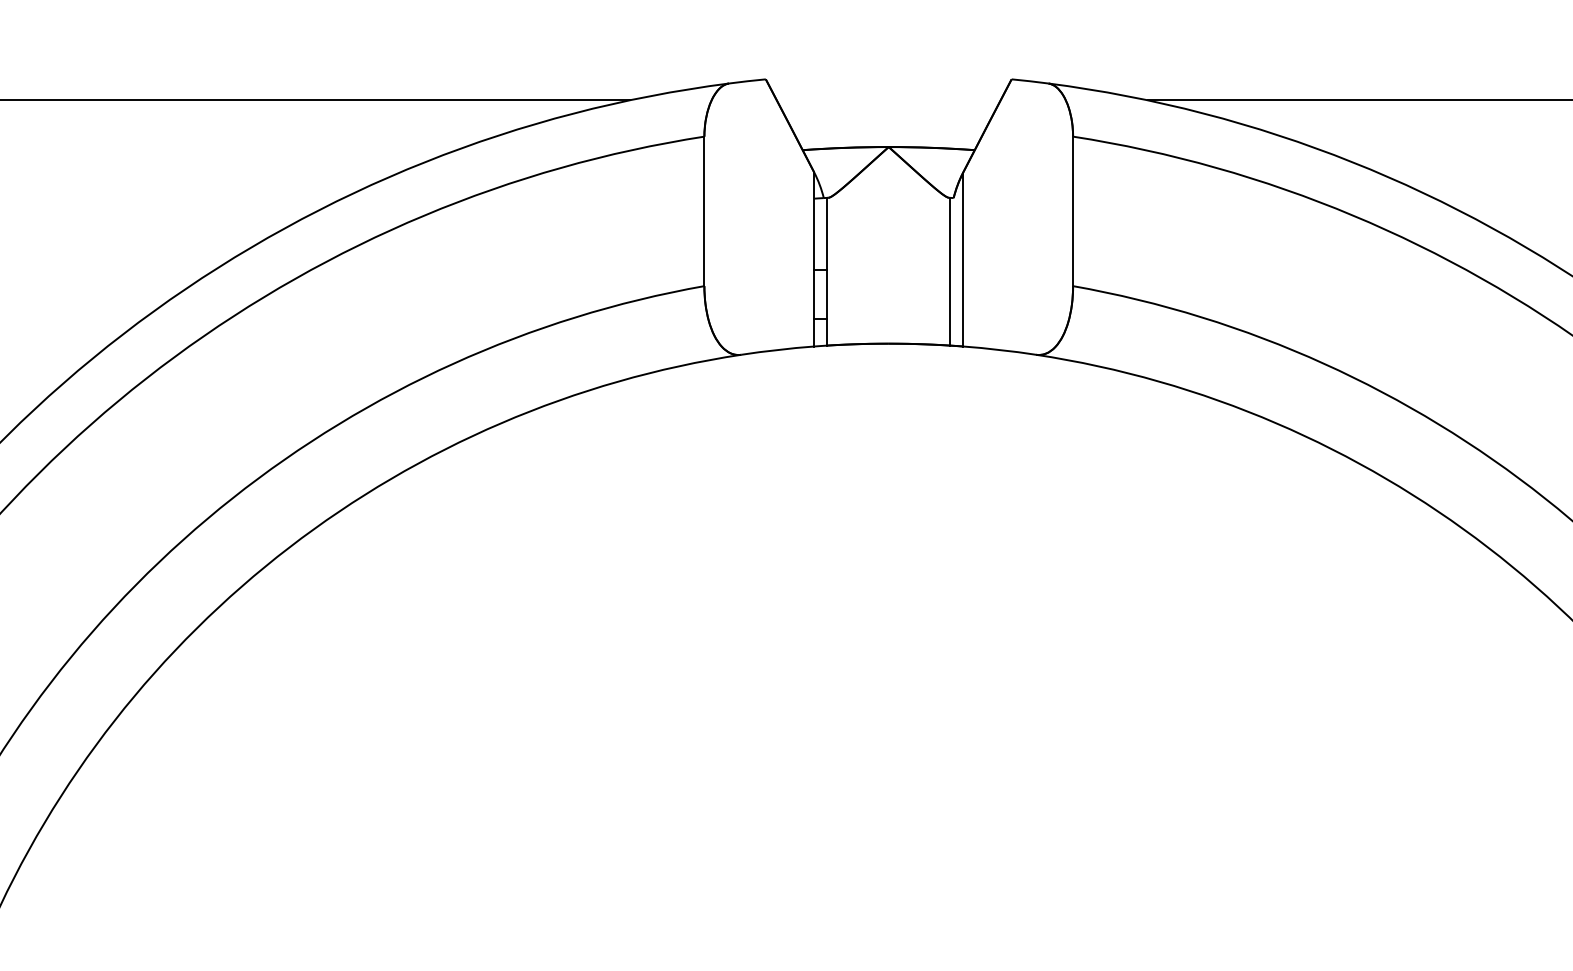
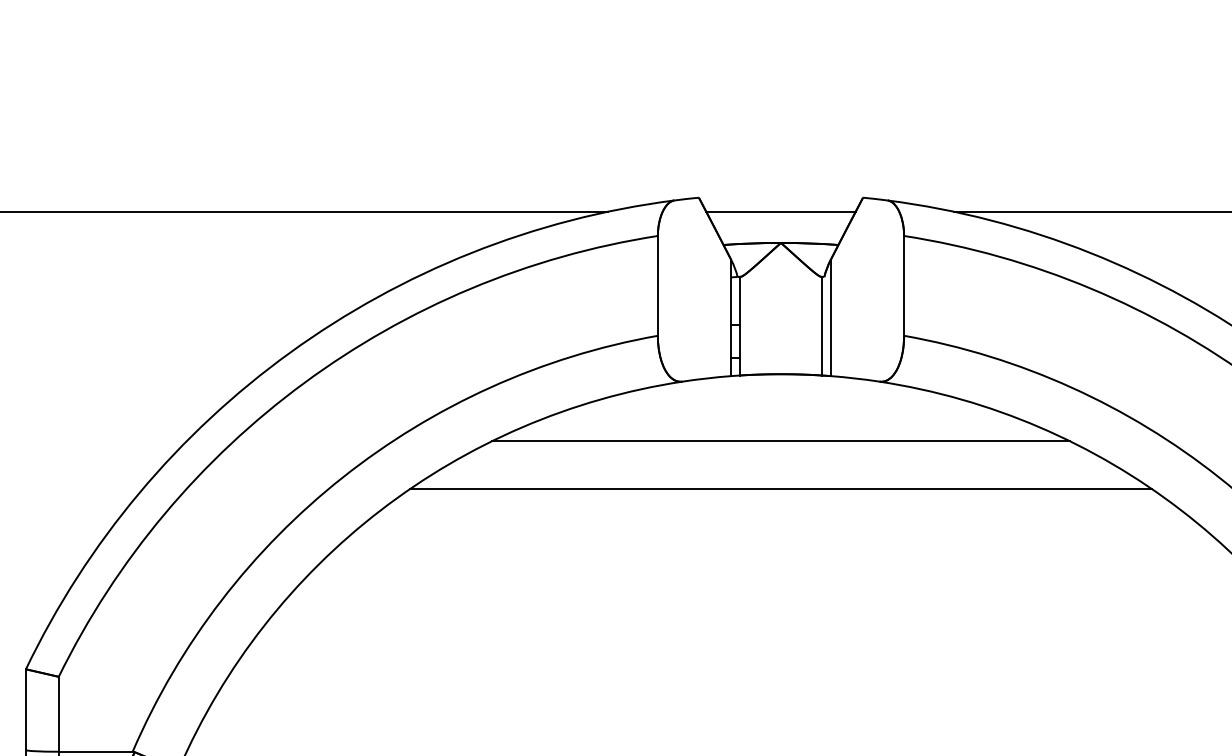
line: (888, 99) -> (780, 211), added
line: (888, 444) -> (780, 441), added
line: (888, 516) -> (780, 489), added

